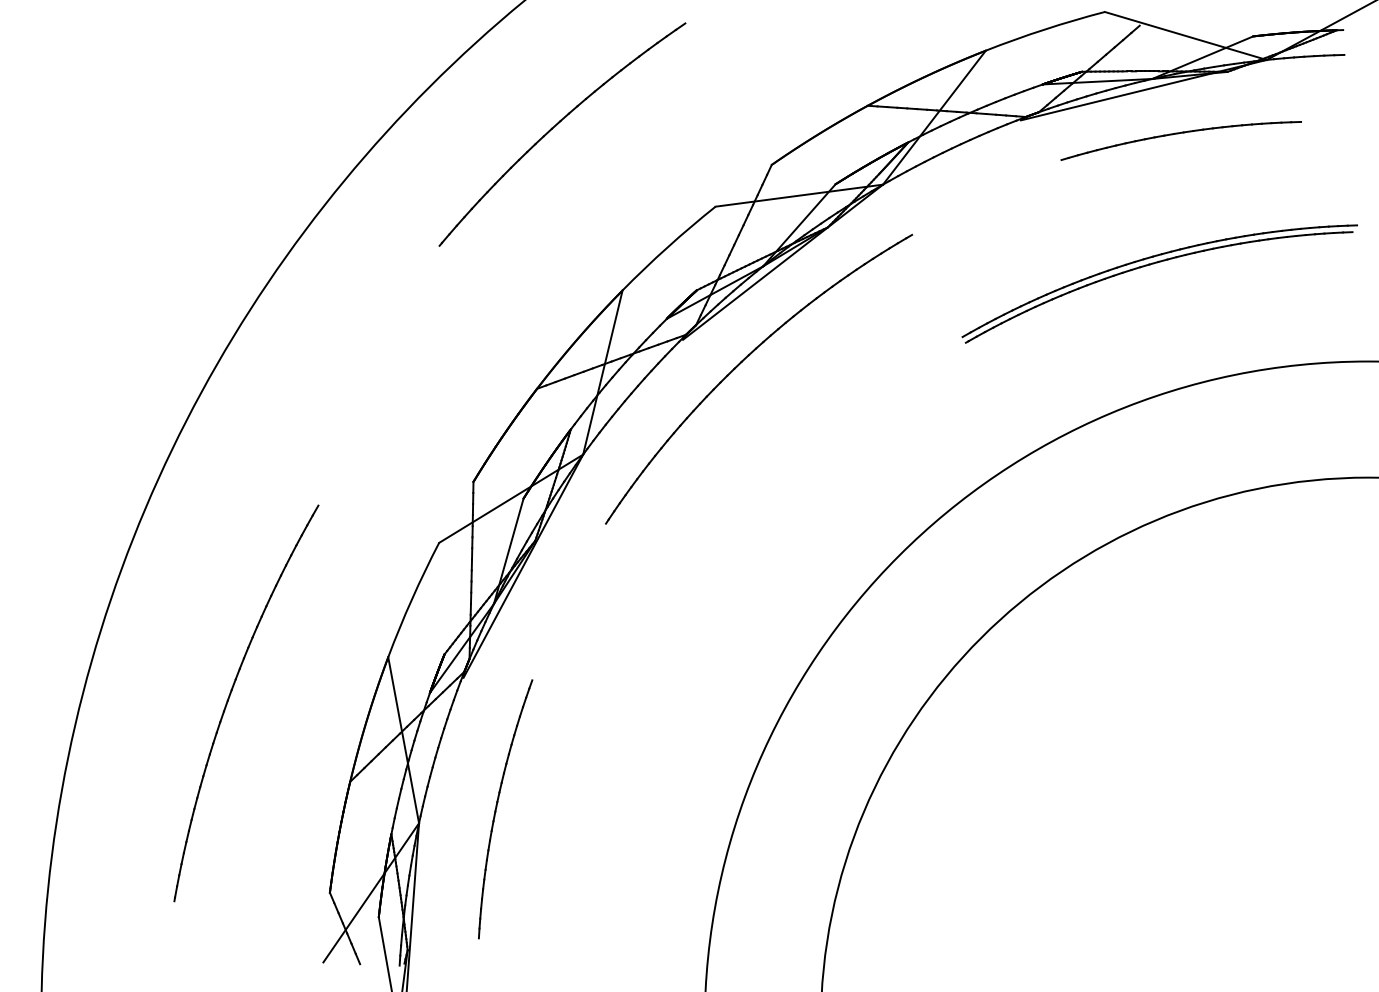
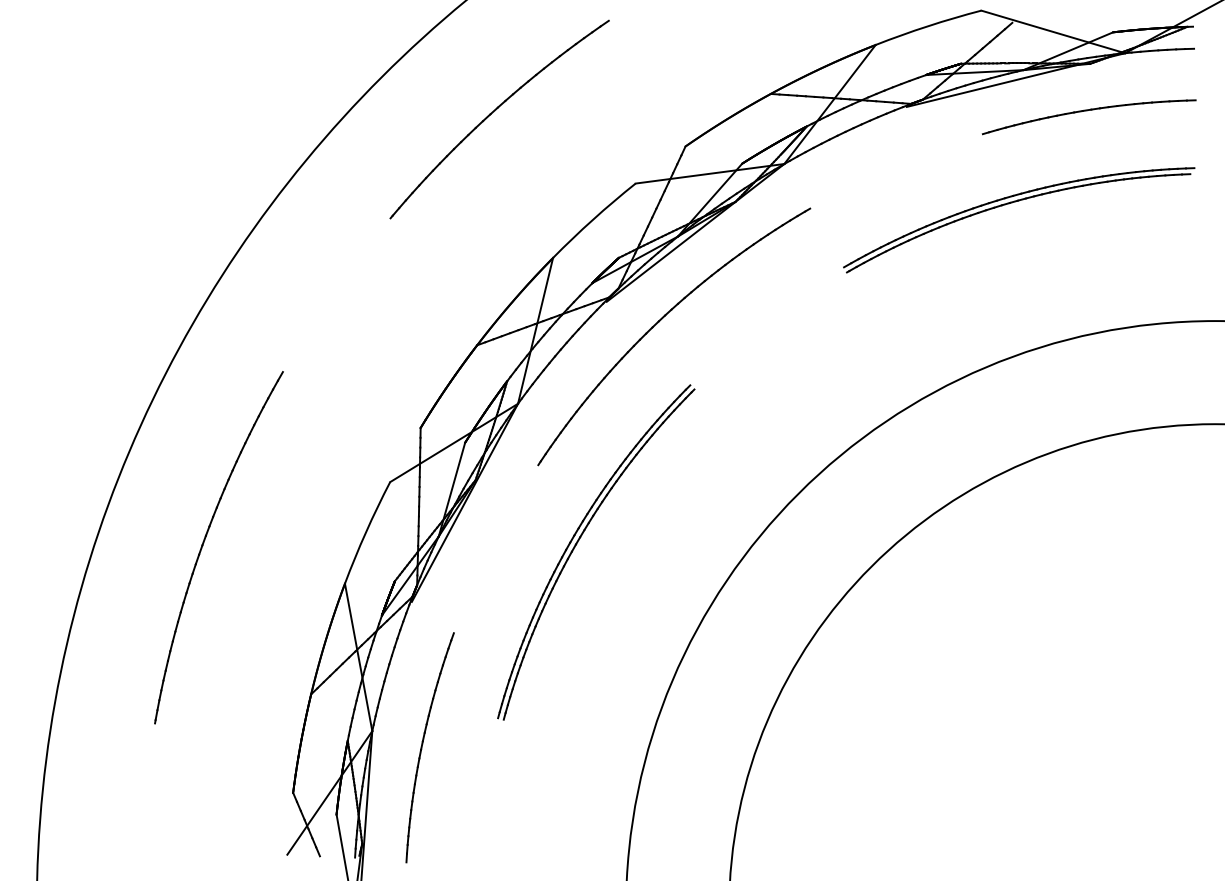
part: (1179, 134) -> (1087, 111), moved
part: (1152, 265) -> (1012, 203), moved
part: (651, 610) -> (578, 542), added
part: (230, 698) -> (204, 543), moved
part: (498, 805) -> (423, 744), moved

